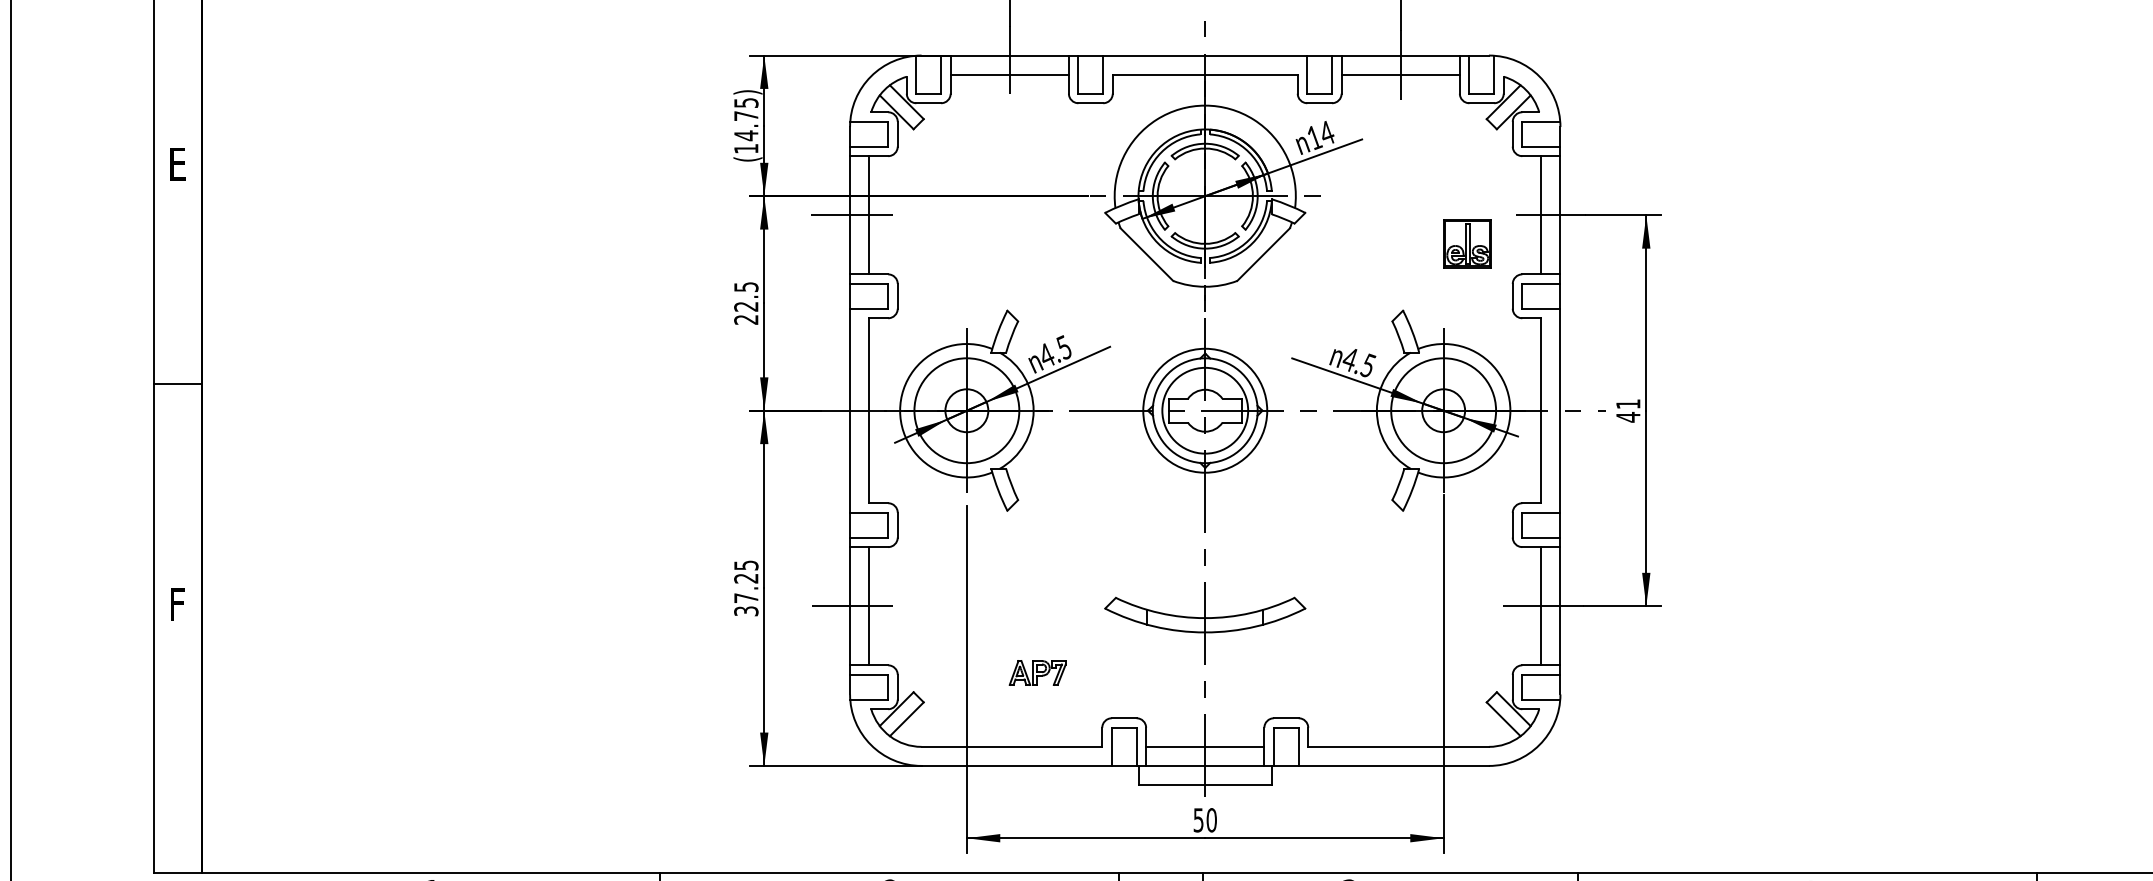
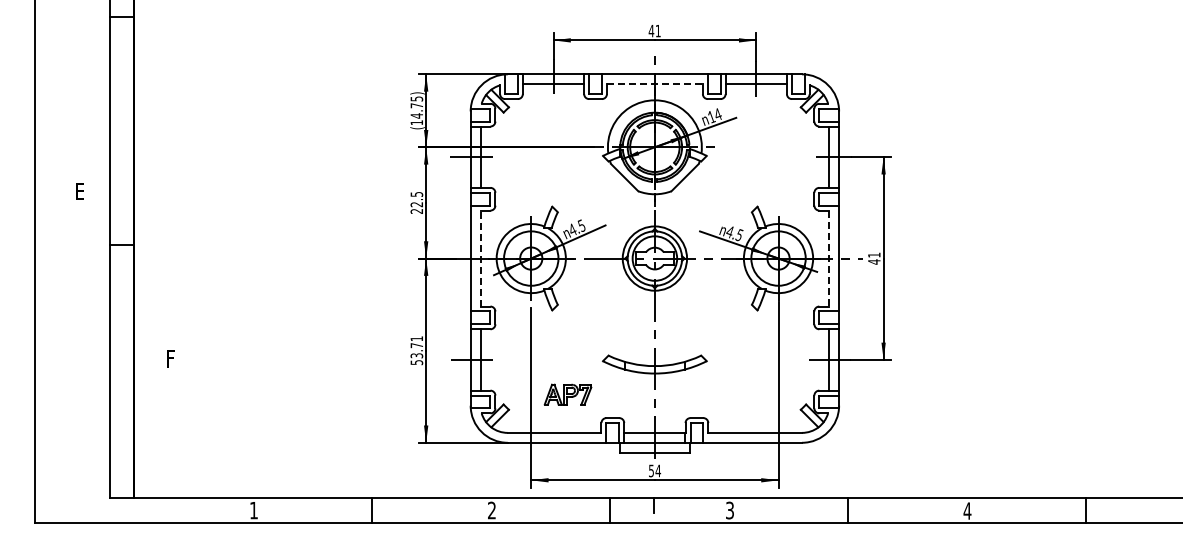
line: (1204, 75) -> (654, 84), solid -> dashed
text: (176, 163) -> (79, 191), moved
part: (1466, 242) -> (790, 171), removed
line: (868, 410) -> (480, 258), solid -> dashed
line: (1541, 410) -> (829, 258), solid -> dashed
text: (745, 587) -> (416, 350), 37.25 -> 53.71
text: (176, 603) -> (170, 358), moved
part: (1036, 672) -> (567, 394), size x1.6
text: (1212, 819) -> (658, 470), 50 -> 54

